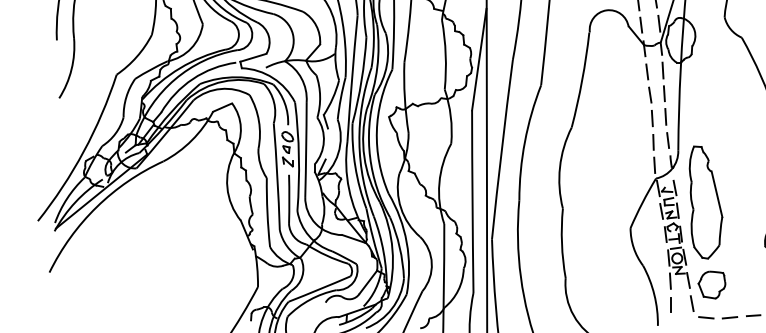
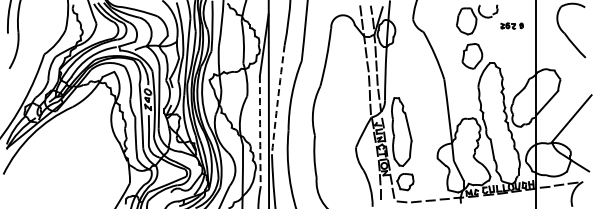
arc: (501, 148) -> (277, 99), solid -> dashed
arc: (473, 201) -> (260, 131), solid -> dashed

